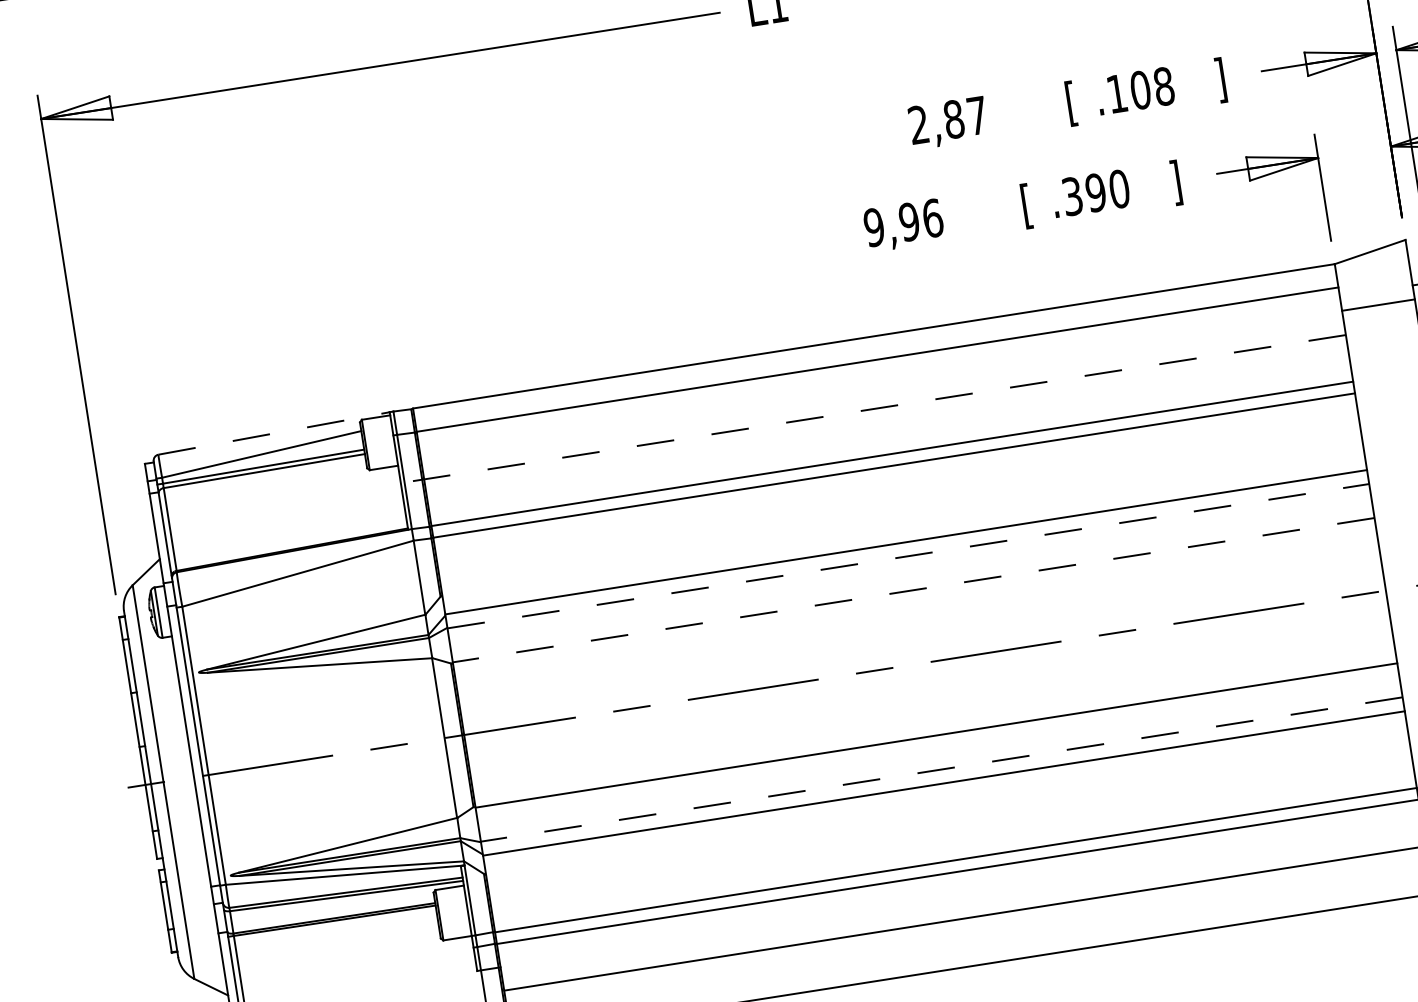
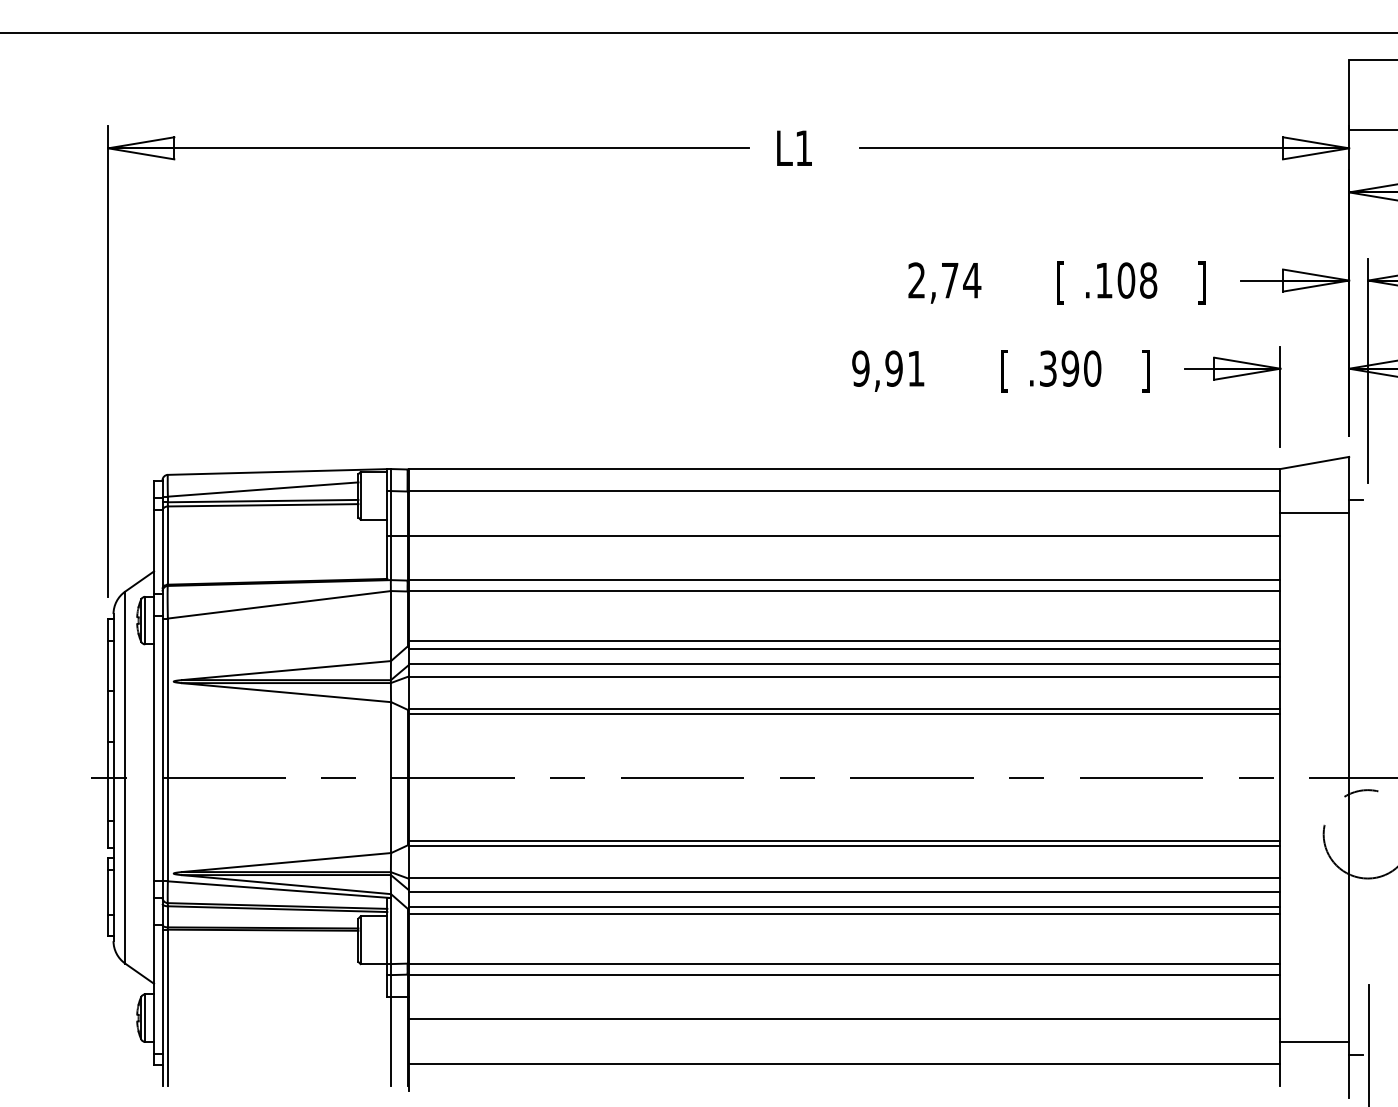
text: (966, 117) -> (961, 280), 2,87 -> 2,74
text: (933, 218) -> (916, 368), 9,96 -> 9,91
line: (873, 409) -> (833, 536), dashed -> solid
line: (274, 434) -> (277, 472), dashed -> solid
line: (901, 517) -> (844, 640), added
line: (903, 526) -> (844, 648), added
line: (907, 555) -> (844, 676), dashed -> solid
line: (913, 589) -> (844, 708), dashed -> solid
line: (914, 596) -> (844, 714), added
line: (935, 729) -> (844, 840), added
line: (941, 769) -> (844, 878), dashed -> solid
line: (946, 799) -> (844, 906), added
line: (947, 807) -> (844, 914), added

